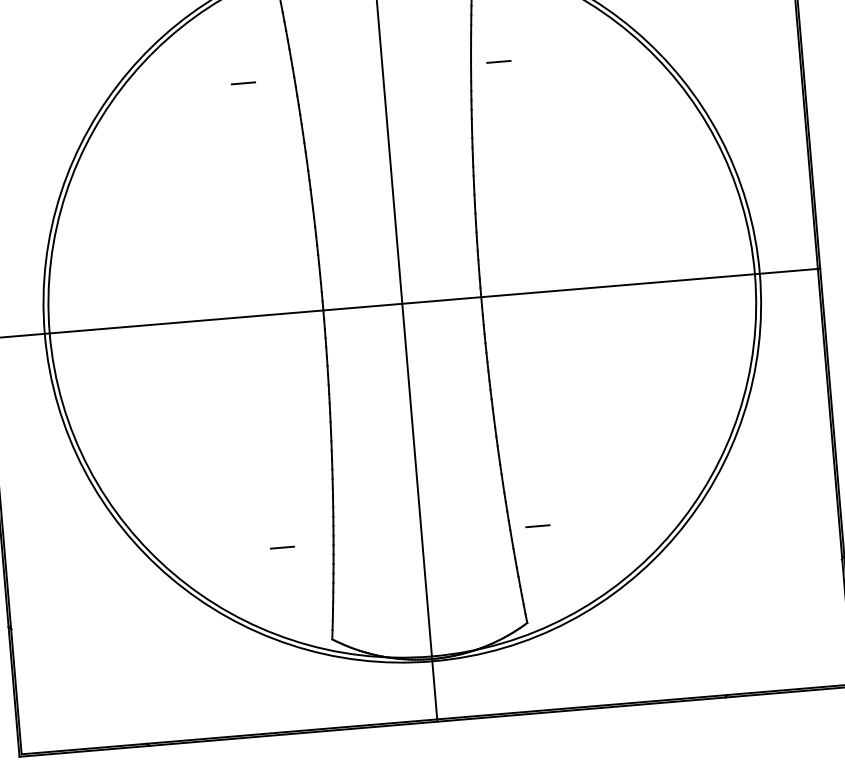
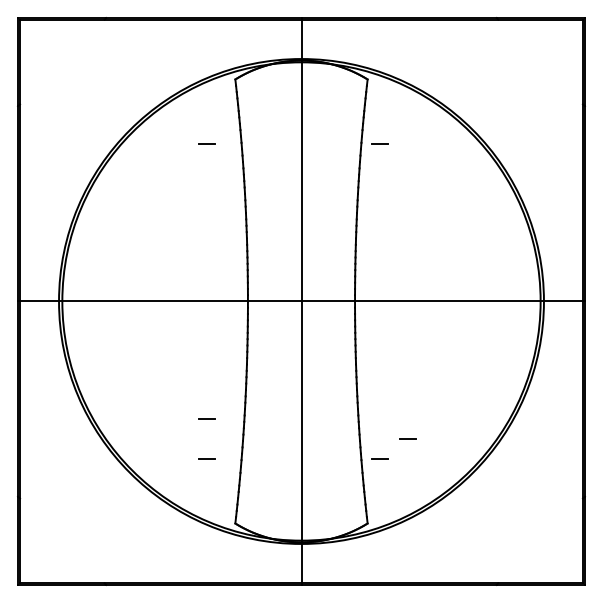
line: (276, 488) -> (206, 418), added
line: (575, 492) -> (407, 438), added

